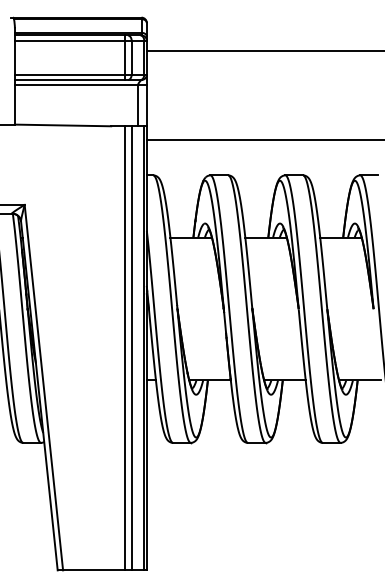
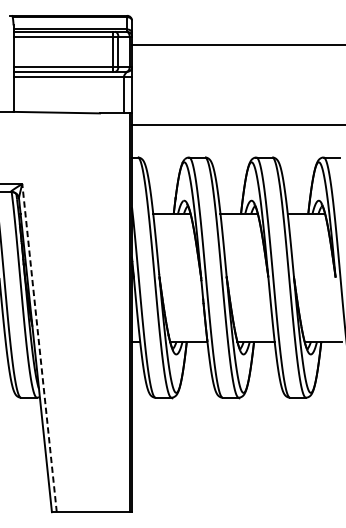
line: (125, 348) -> (112, 312), removed
line: (131, 348) -> (118, 312), removed
line: (43, 387) -> (39, 347), solid -> dashed

